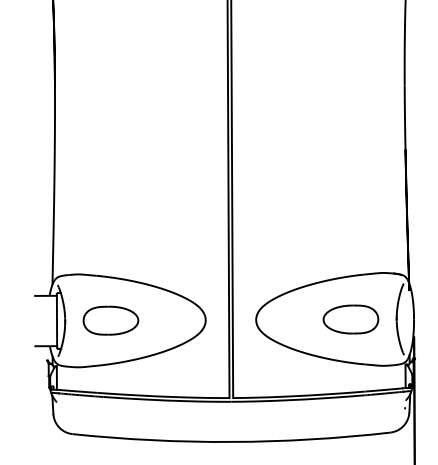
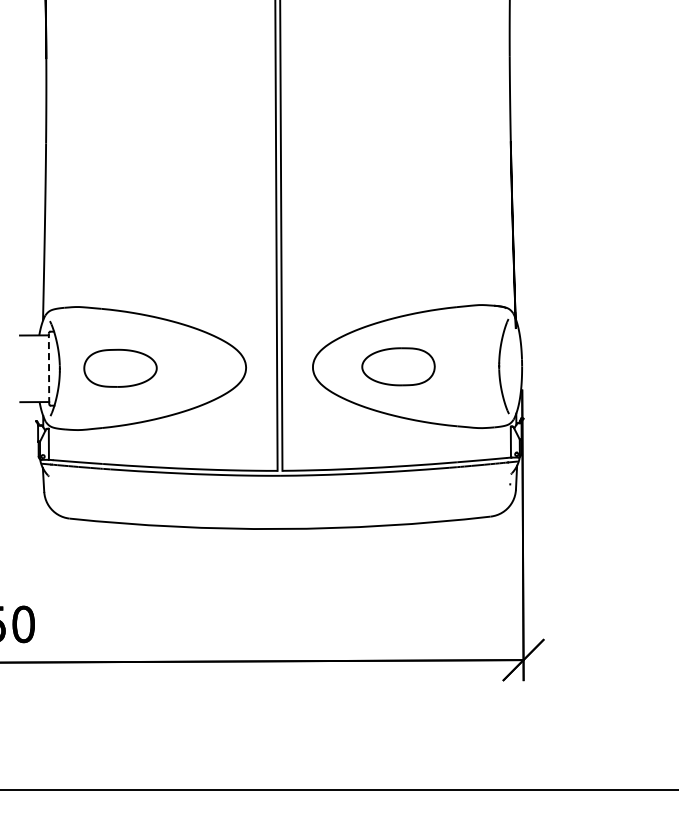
part: (350, 319) -> (398, 366), moved
line: (57, 320) -> (49, 368), solid -> dashed

